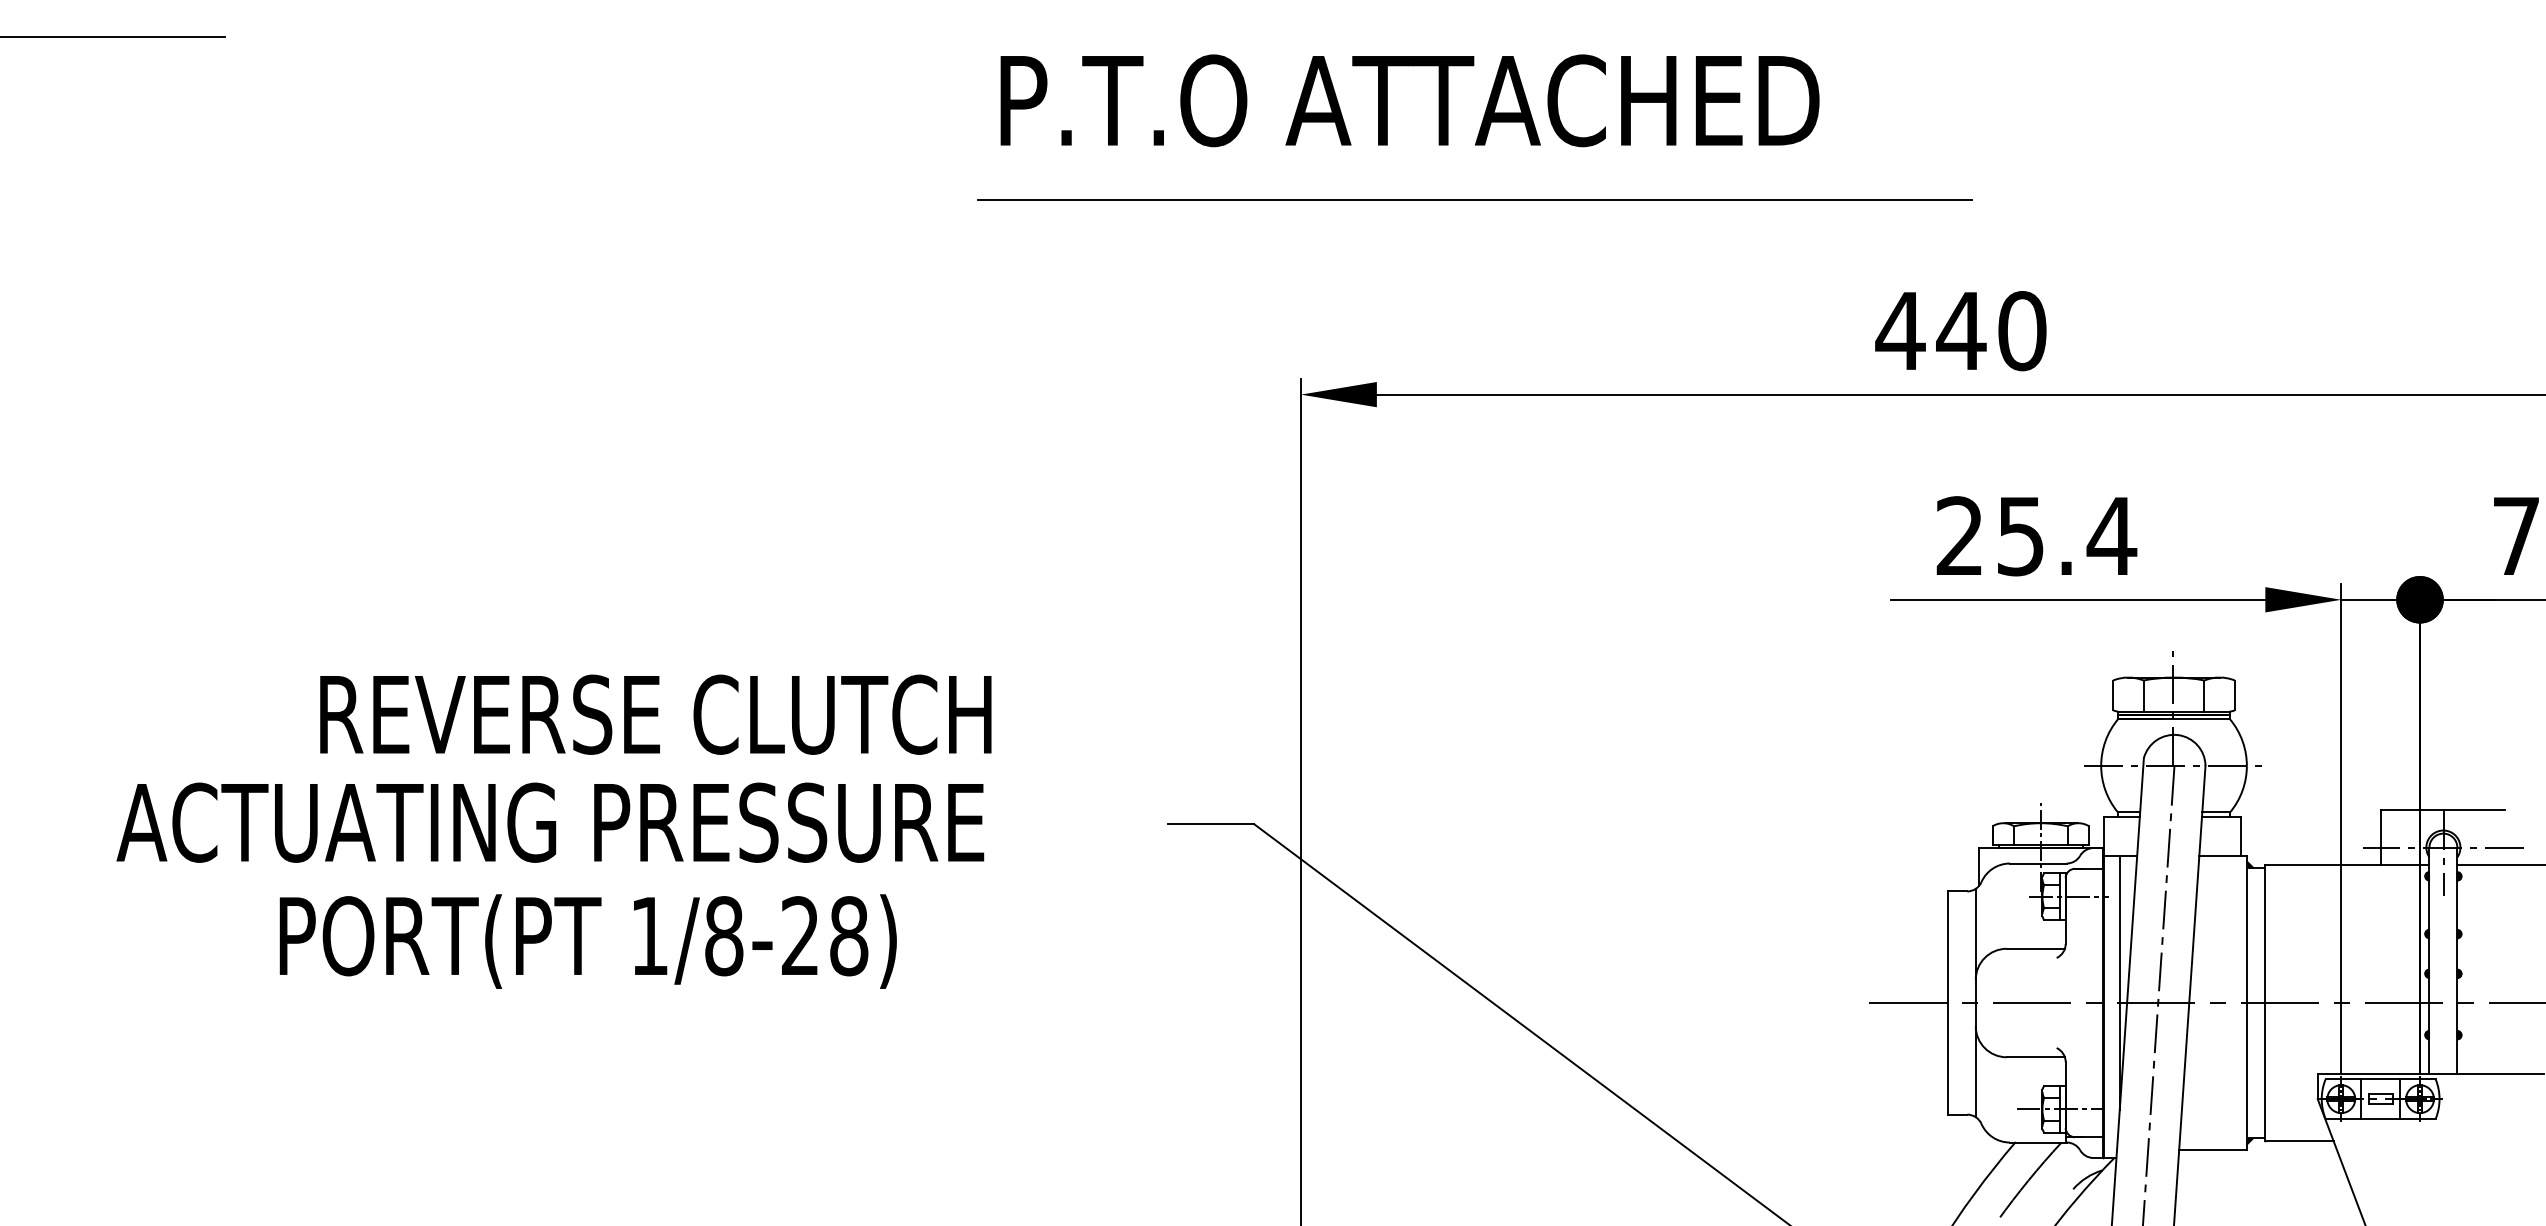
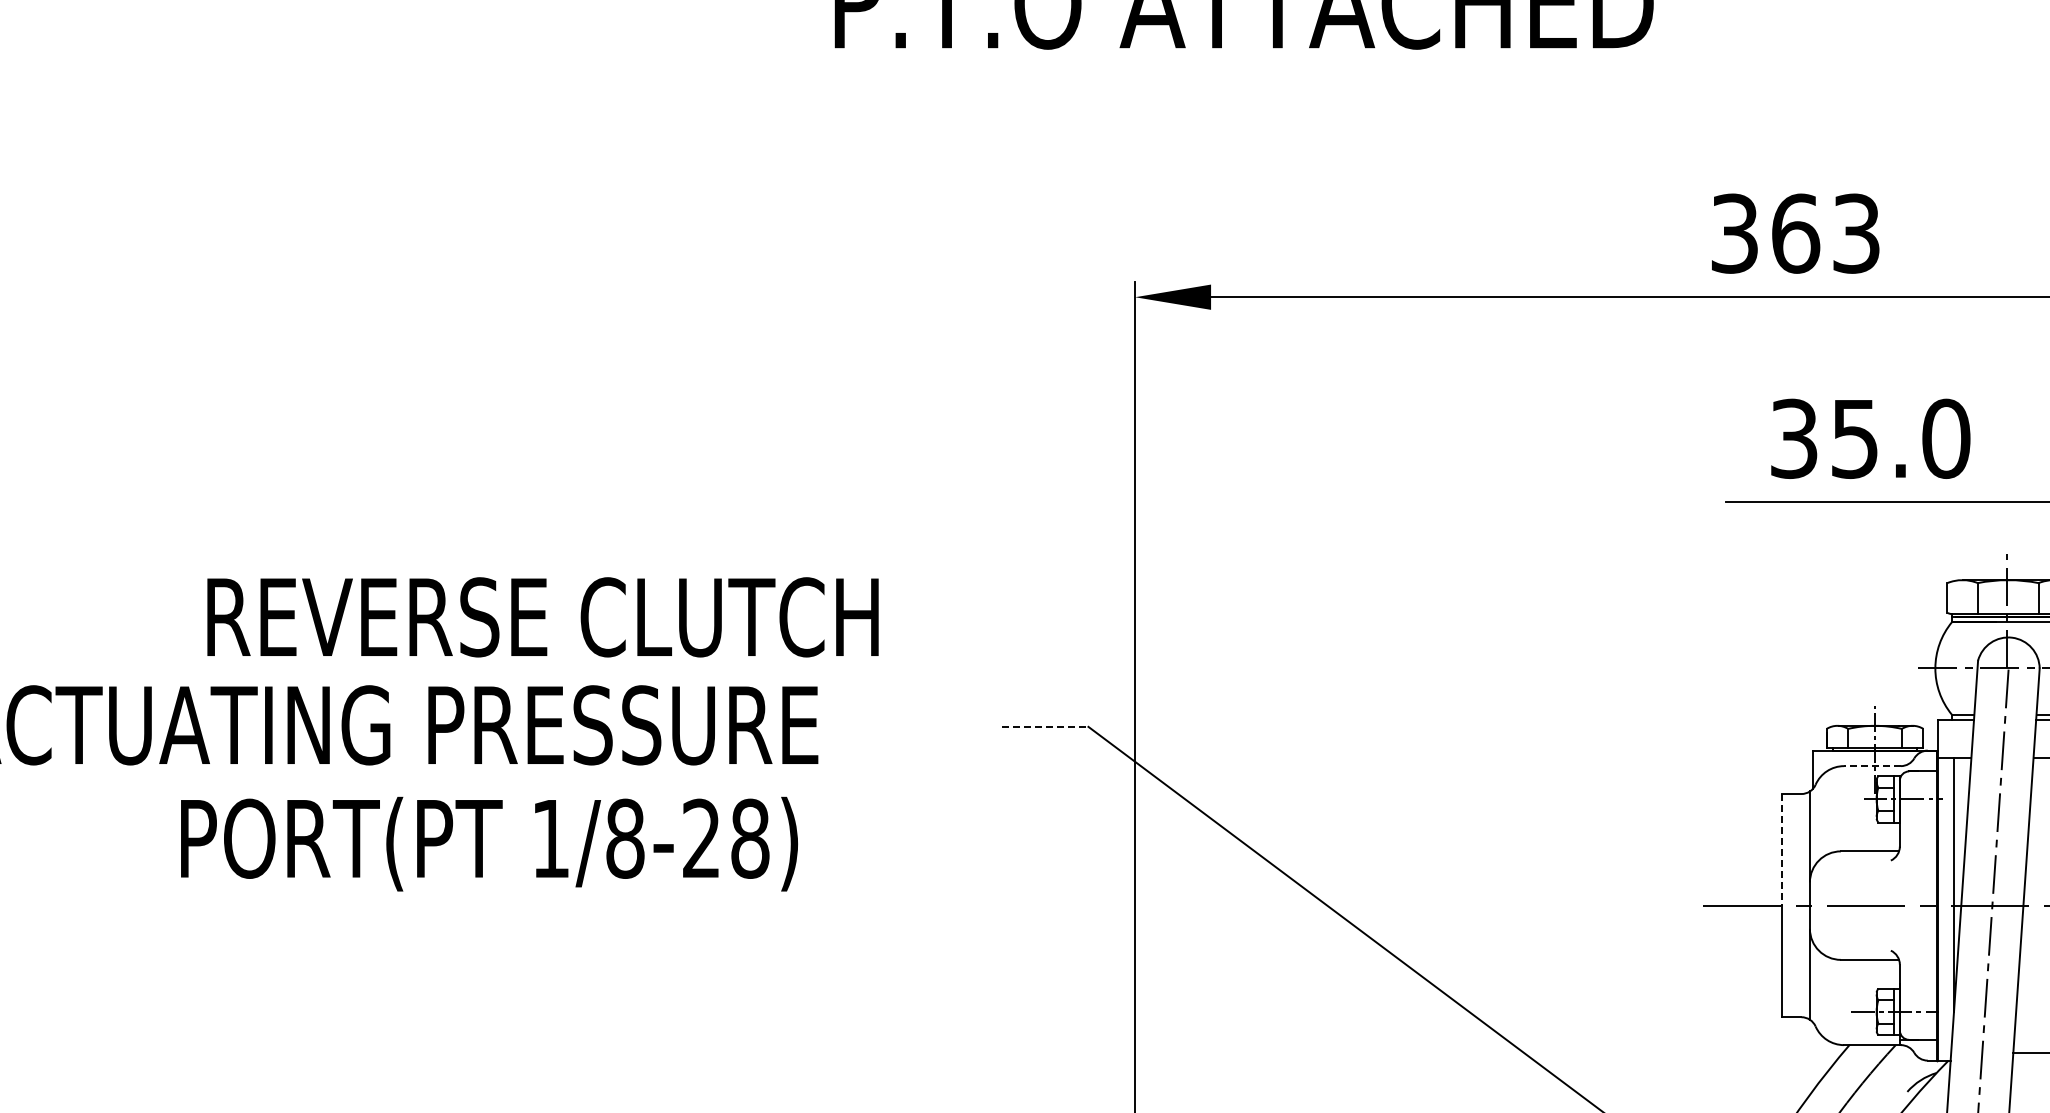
line: (1474, 200) -> (1308, 103), removed
text: (1960, 331) -> (1794, 234), 440 -> 363
text: (2036, 536) -> (1870, 439), 25.4 -> 35.0
text: (655, 714) -> (542, 617), moved
line: (1211, 824) -> (1045, 727), solid -> dashed
line: (2037, 863) -> (1871, 766), solid -> dashed
text: (587, 941) -> (488, 844), moved
line: (1947, 947) -> (1781, 850), solid -> dashed

